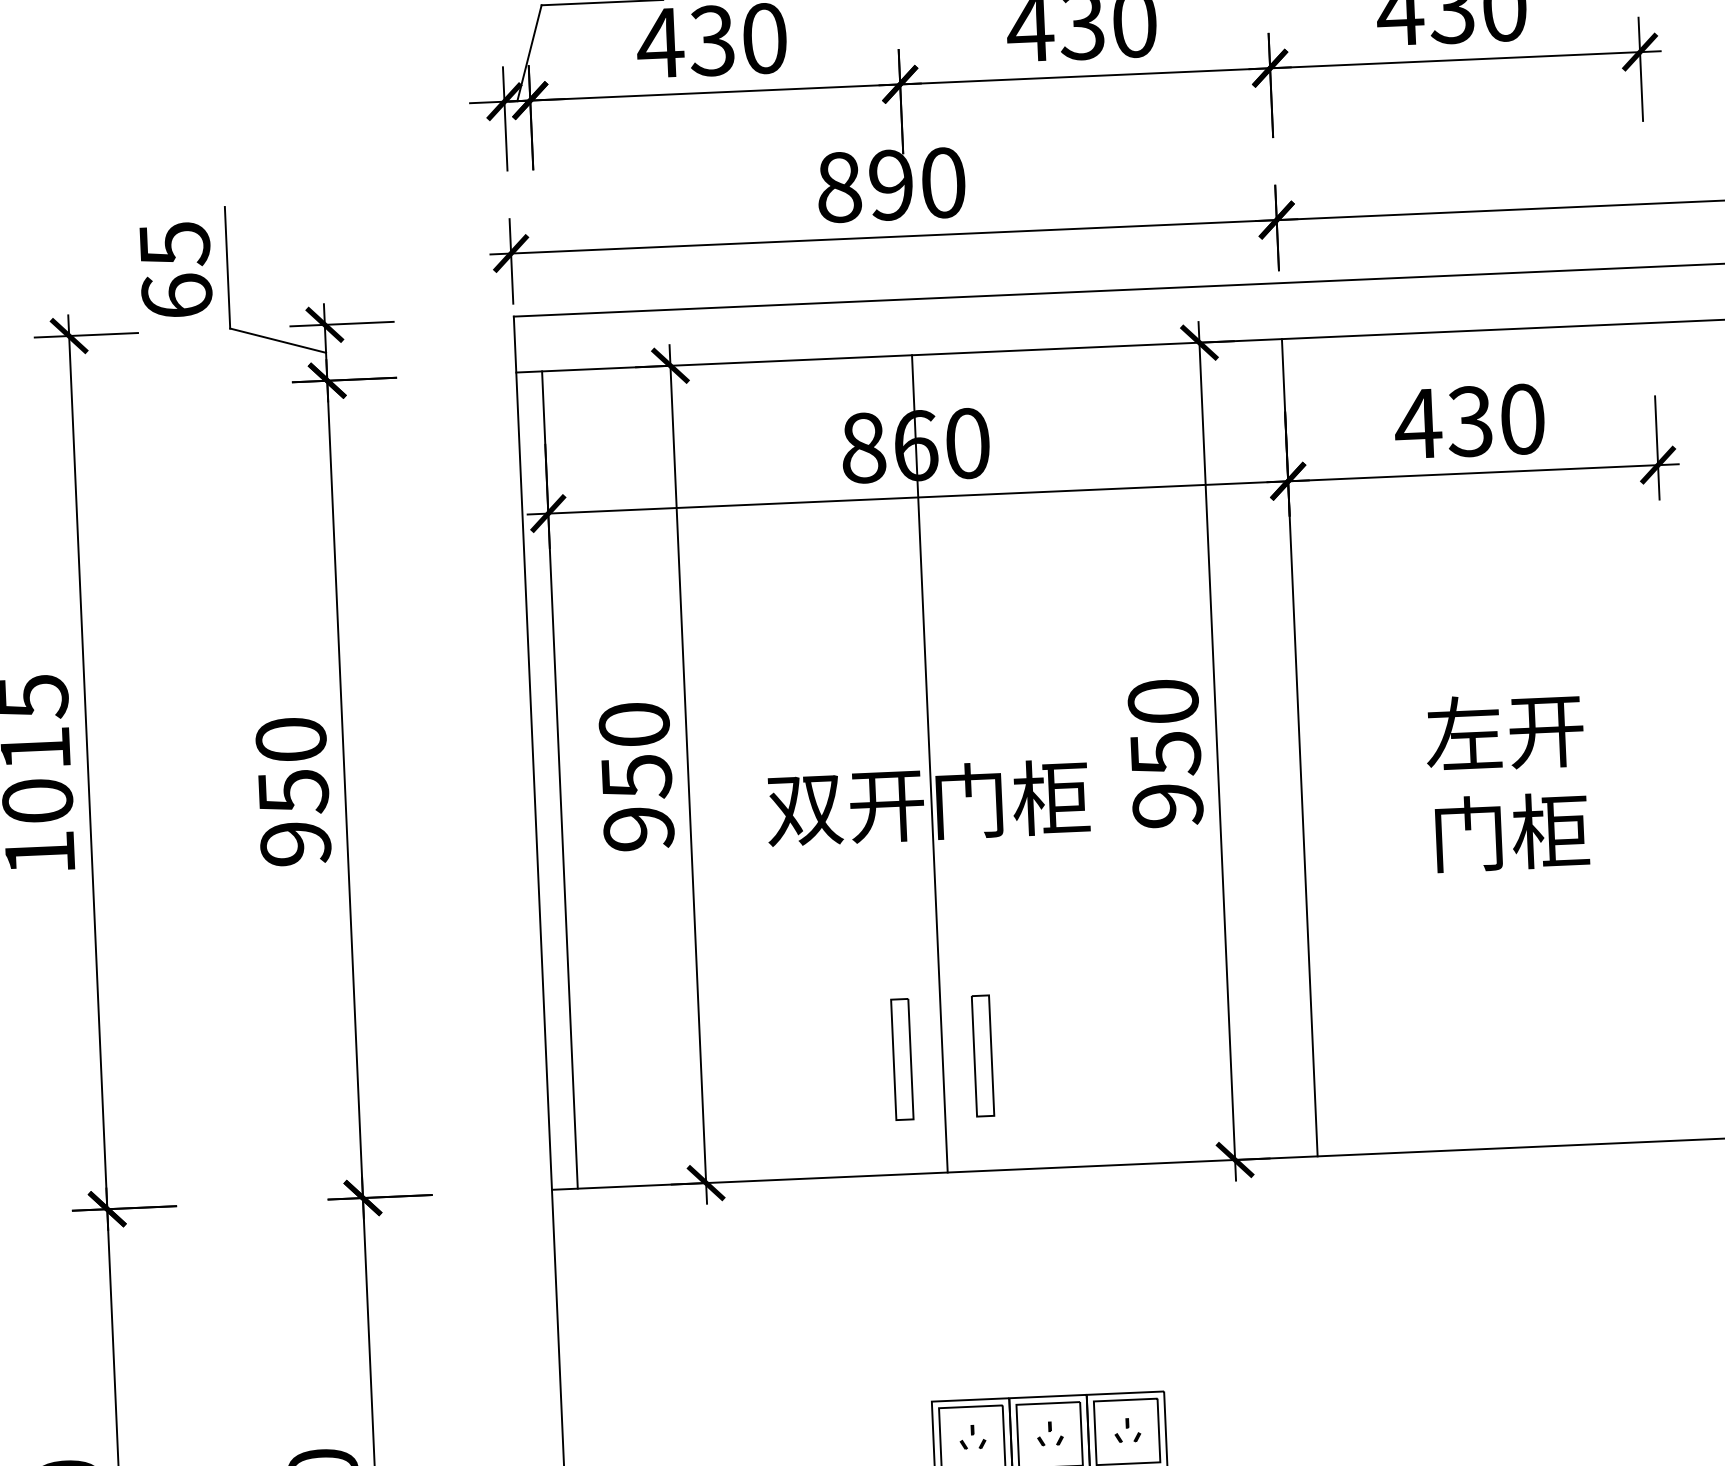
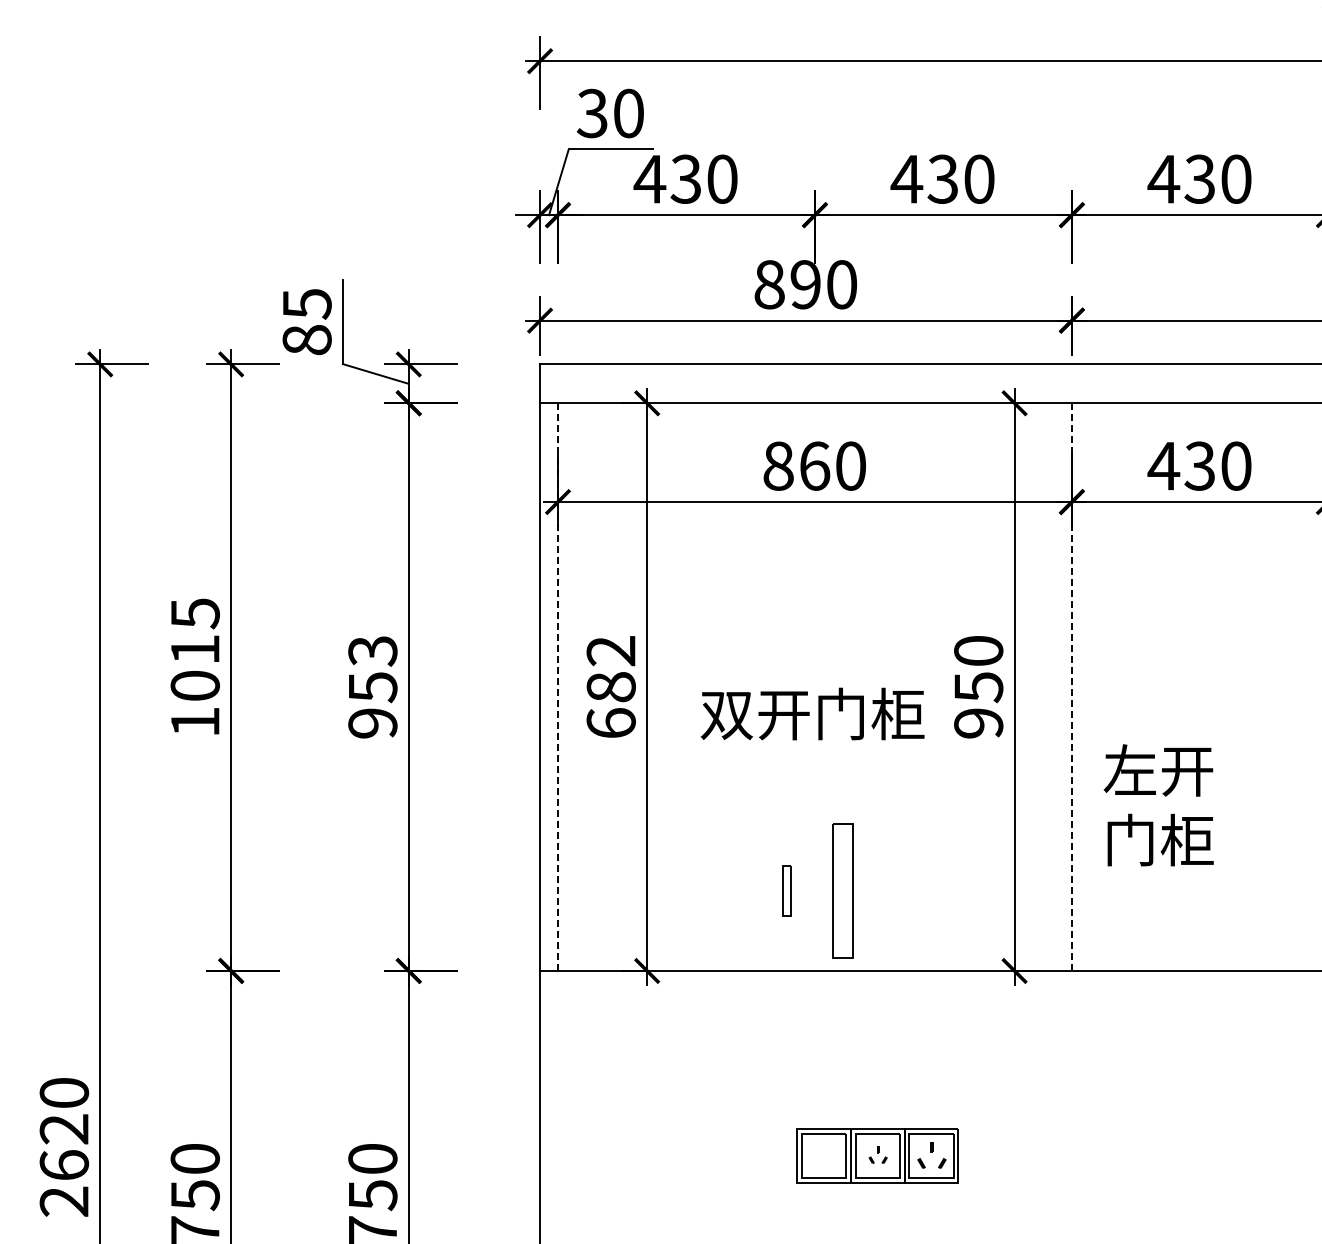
text: (176, 295) -> (306, 339), 65 -> 85
text: (290, 740) -> (372, 651), 950 -> 953
line: (1299, 748) -> (1071, 687), solid -> dashed
line: (929, 763) -> (814, 686), removed
text: (635, 777) -> (610, 687), 950 -> 682
line: (560, 780) -> (558, 687), solid -> dashed
text: (1506, 782) -> (1158, 805), moved
part: (982, 1054) -> (842, 890), size x1.6
part: (901, 1058) -> (786, 890), size x0.6
part: (1127, 1429) -> (931, 1154), size x1.6
part: (972, 1436) -> (824, 1154), removed

